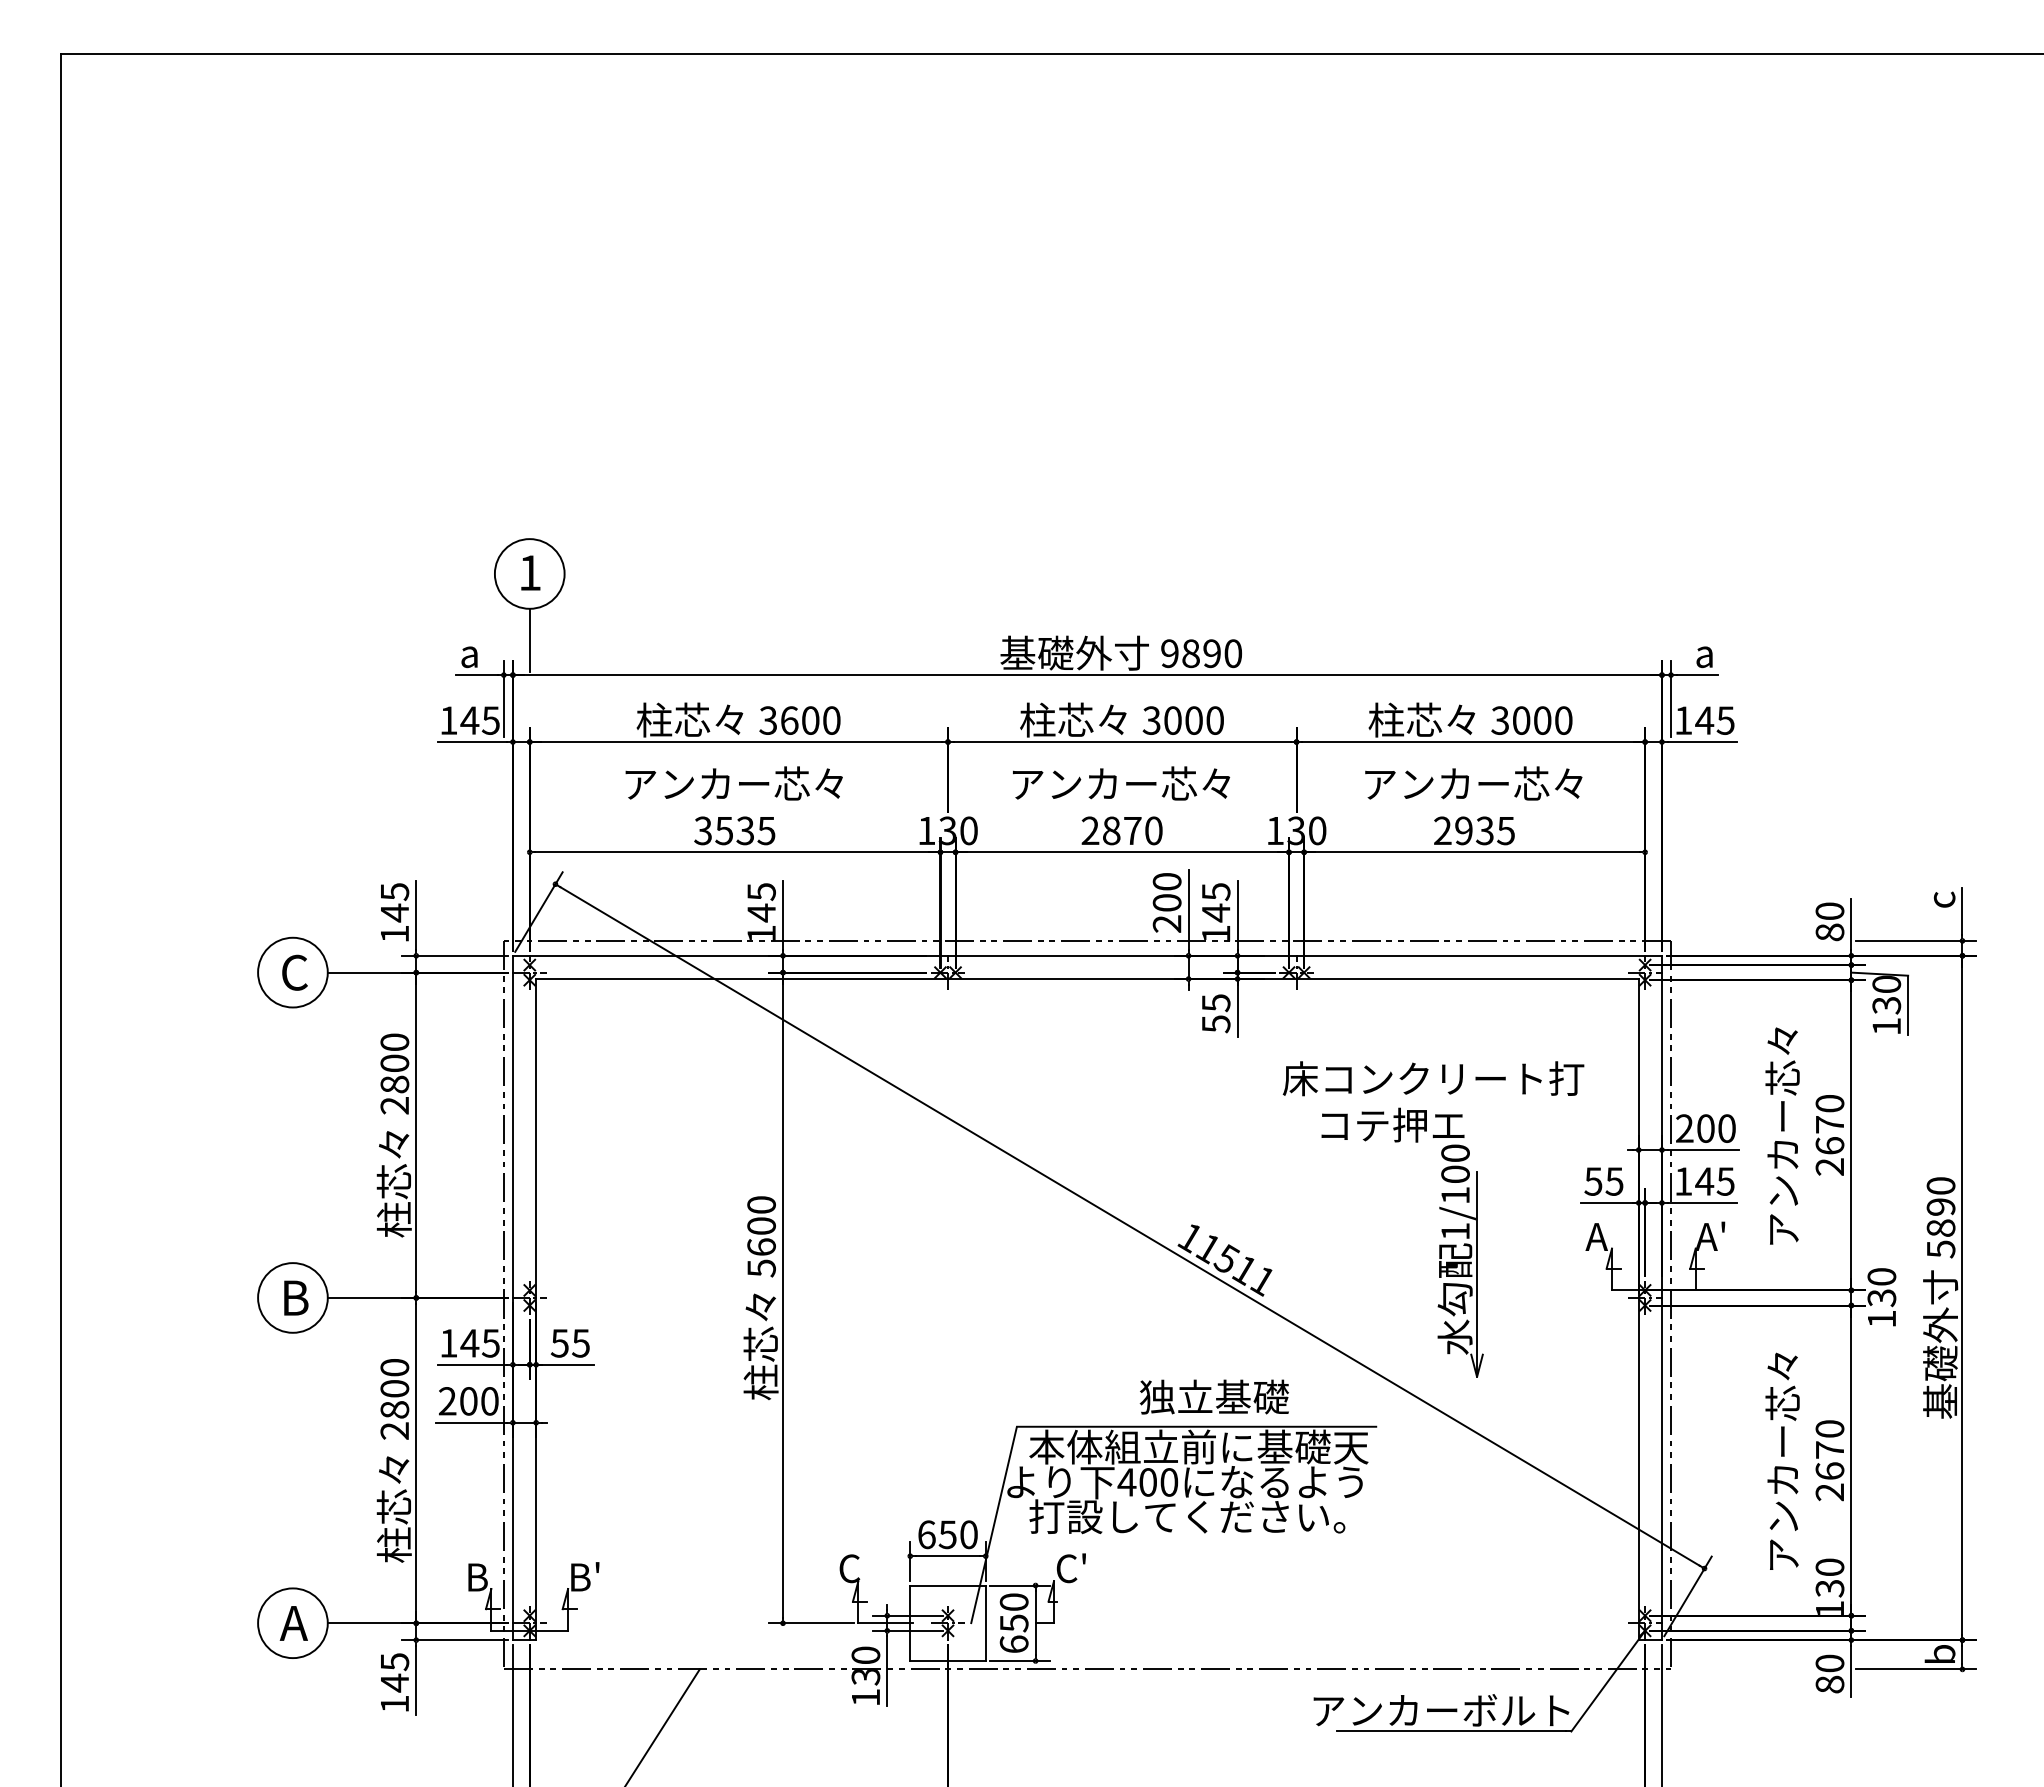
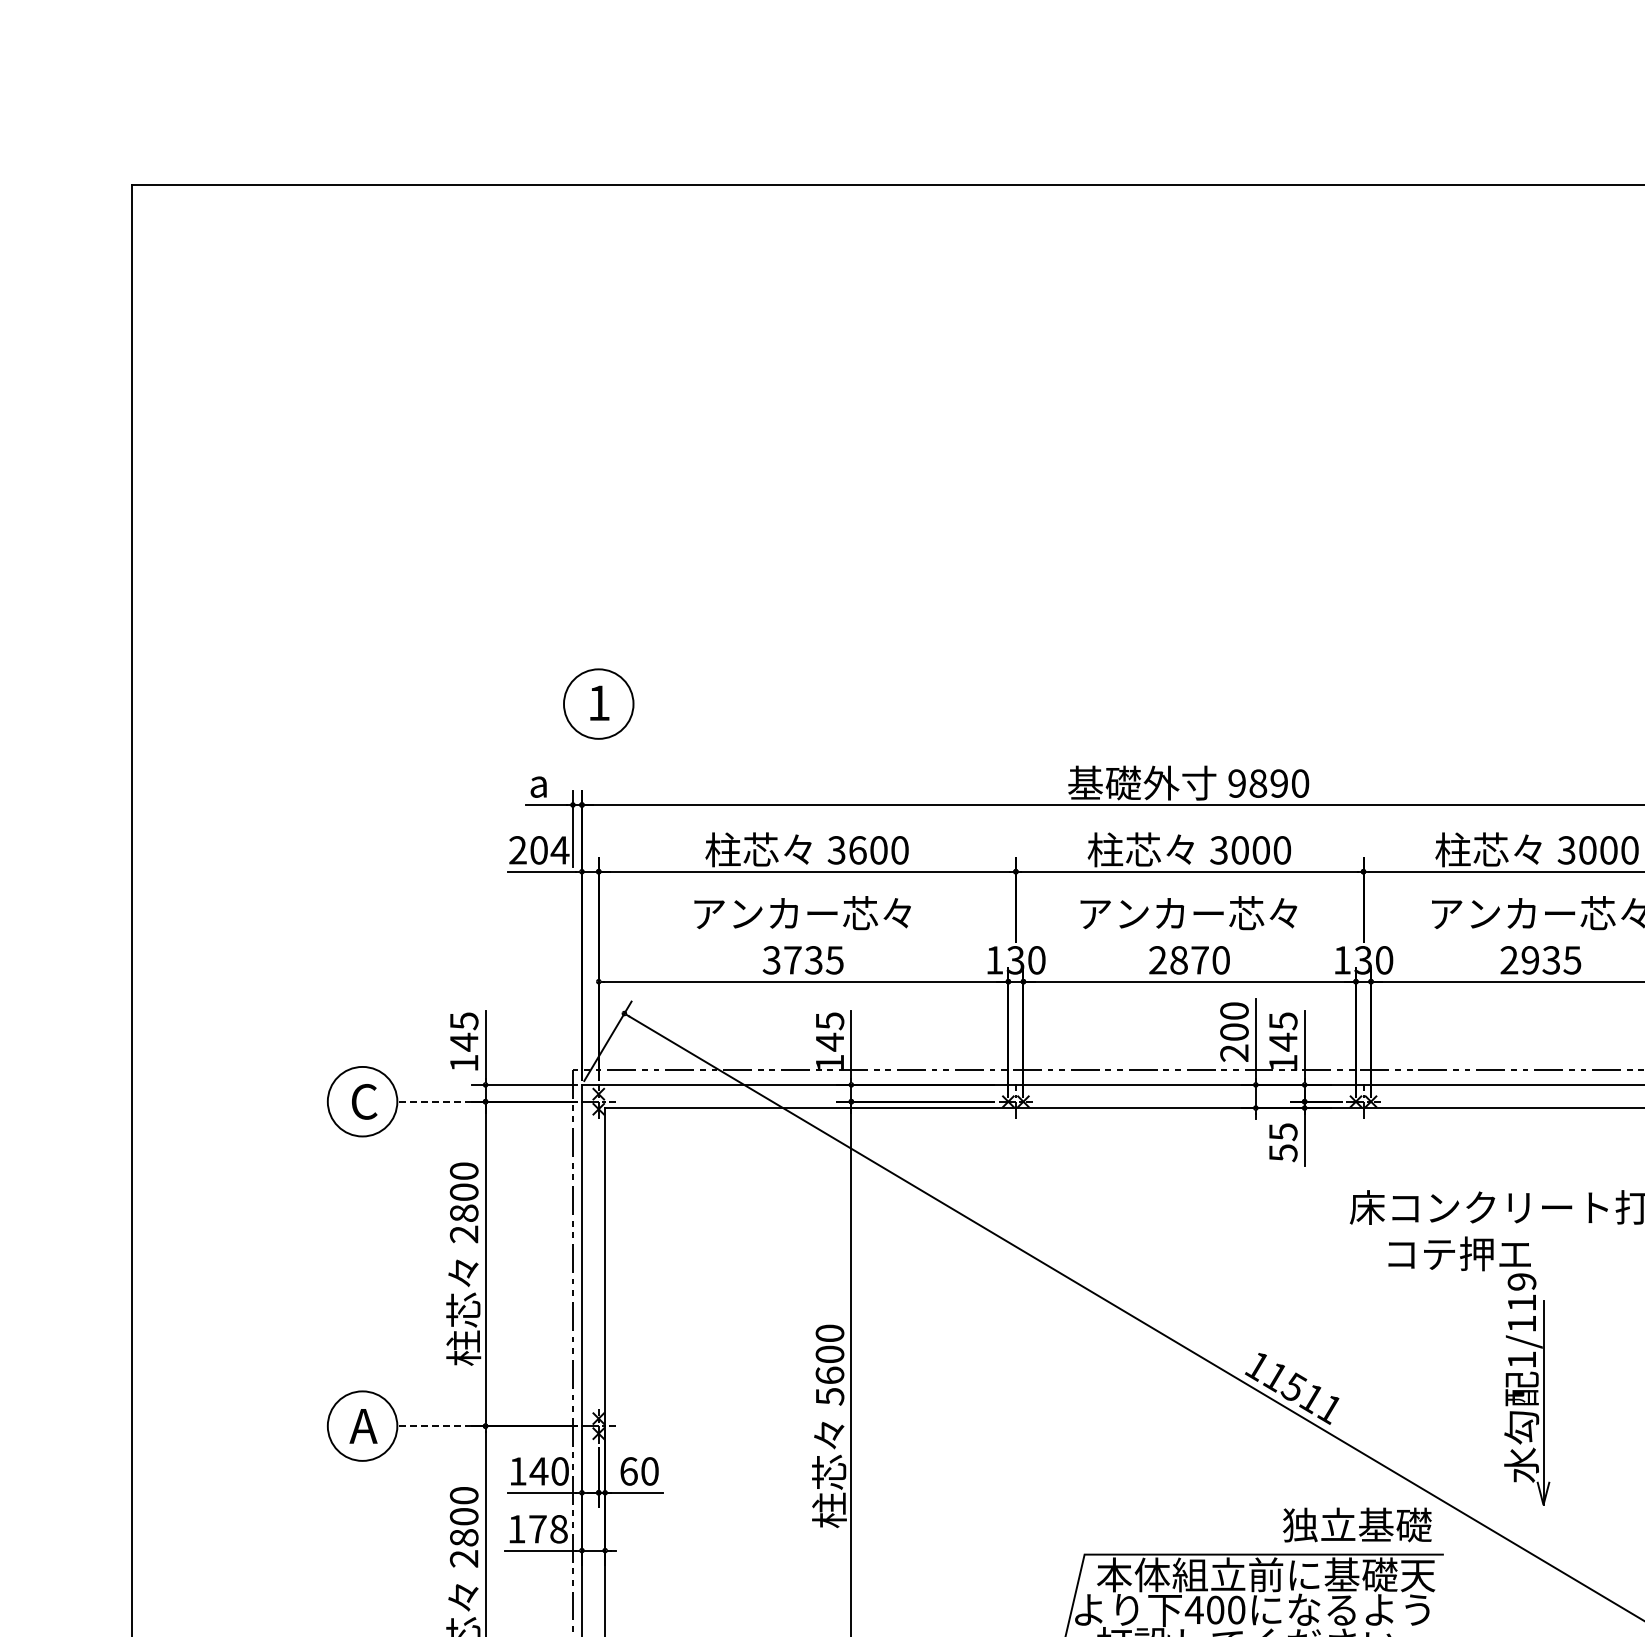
line: (529, 639) -> (598, 769), removed
text: (470, 720) -> (539, 850), 145 -> 204
text: (724, 831) -> (792, 960), 3535 -> 3735
line: (364, 972) -> (433, 1101), solid -> dashed
text: (1455, 1163) -> (1522, 1292), 1/100 -> 1/119
text: (293, 1297) -> (363, 1425), B -> A
line: (364, 1297) -> (433, 1425), solid -> dashed
text: (490, 1343) -> (559, 1471), 145 -> 140
text: (569, 1343) -> (638, 1471), 55 -> 60
text: (1213, 1396) -> (1356, 1524), moved
text: (468, 1401) -> (537, 1529), 200 -> 178

